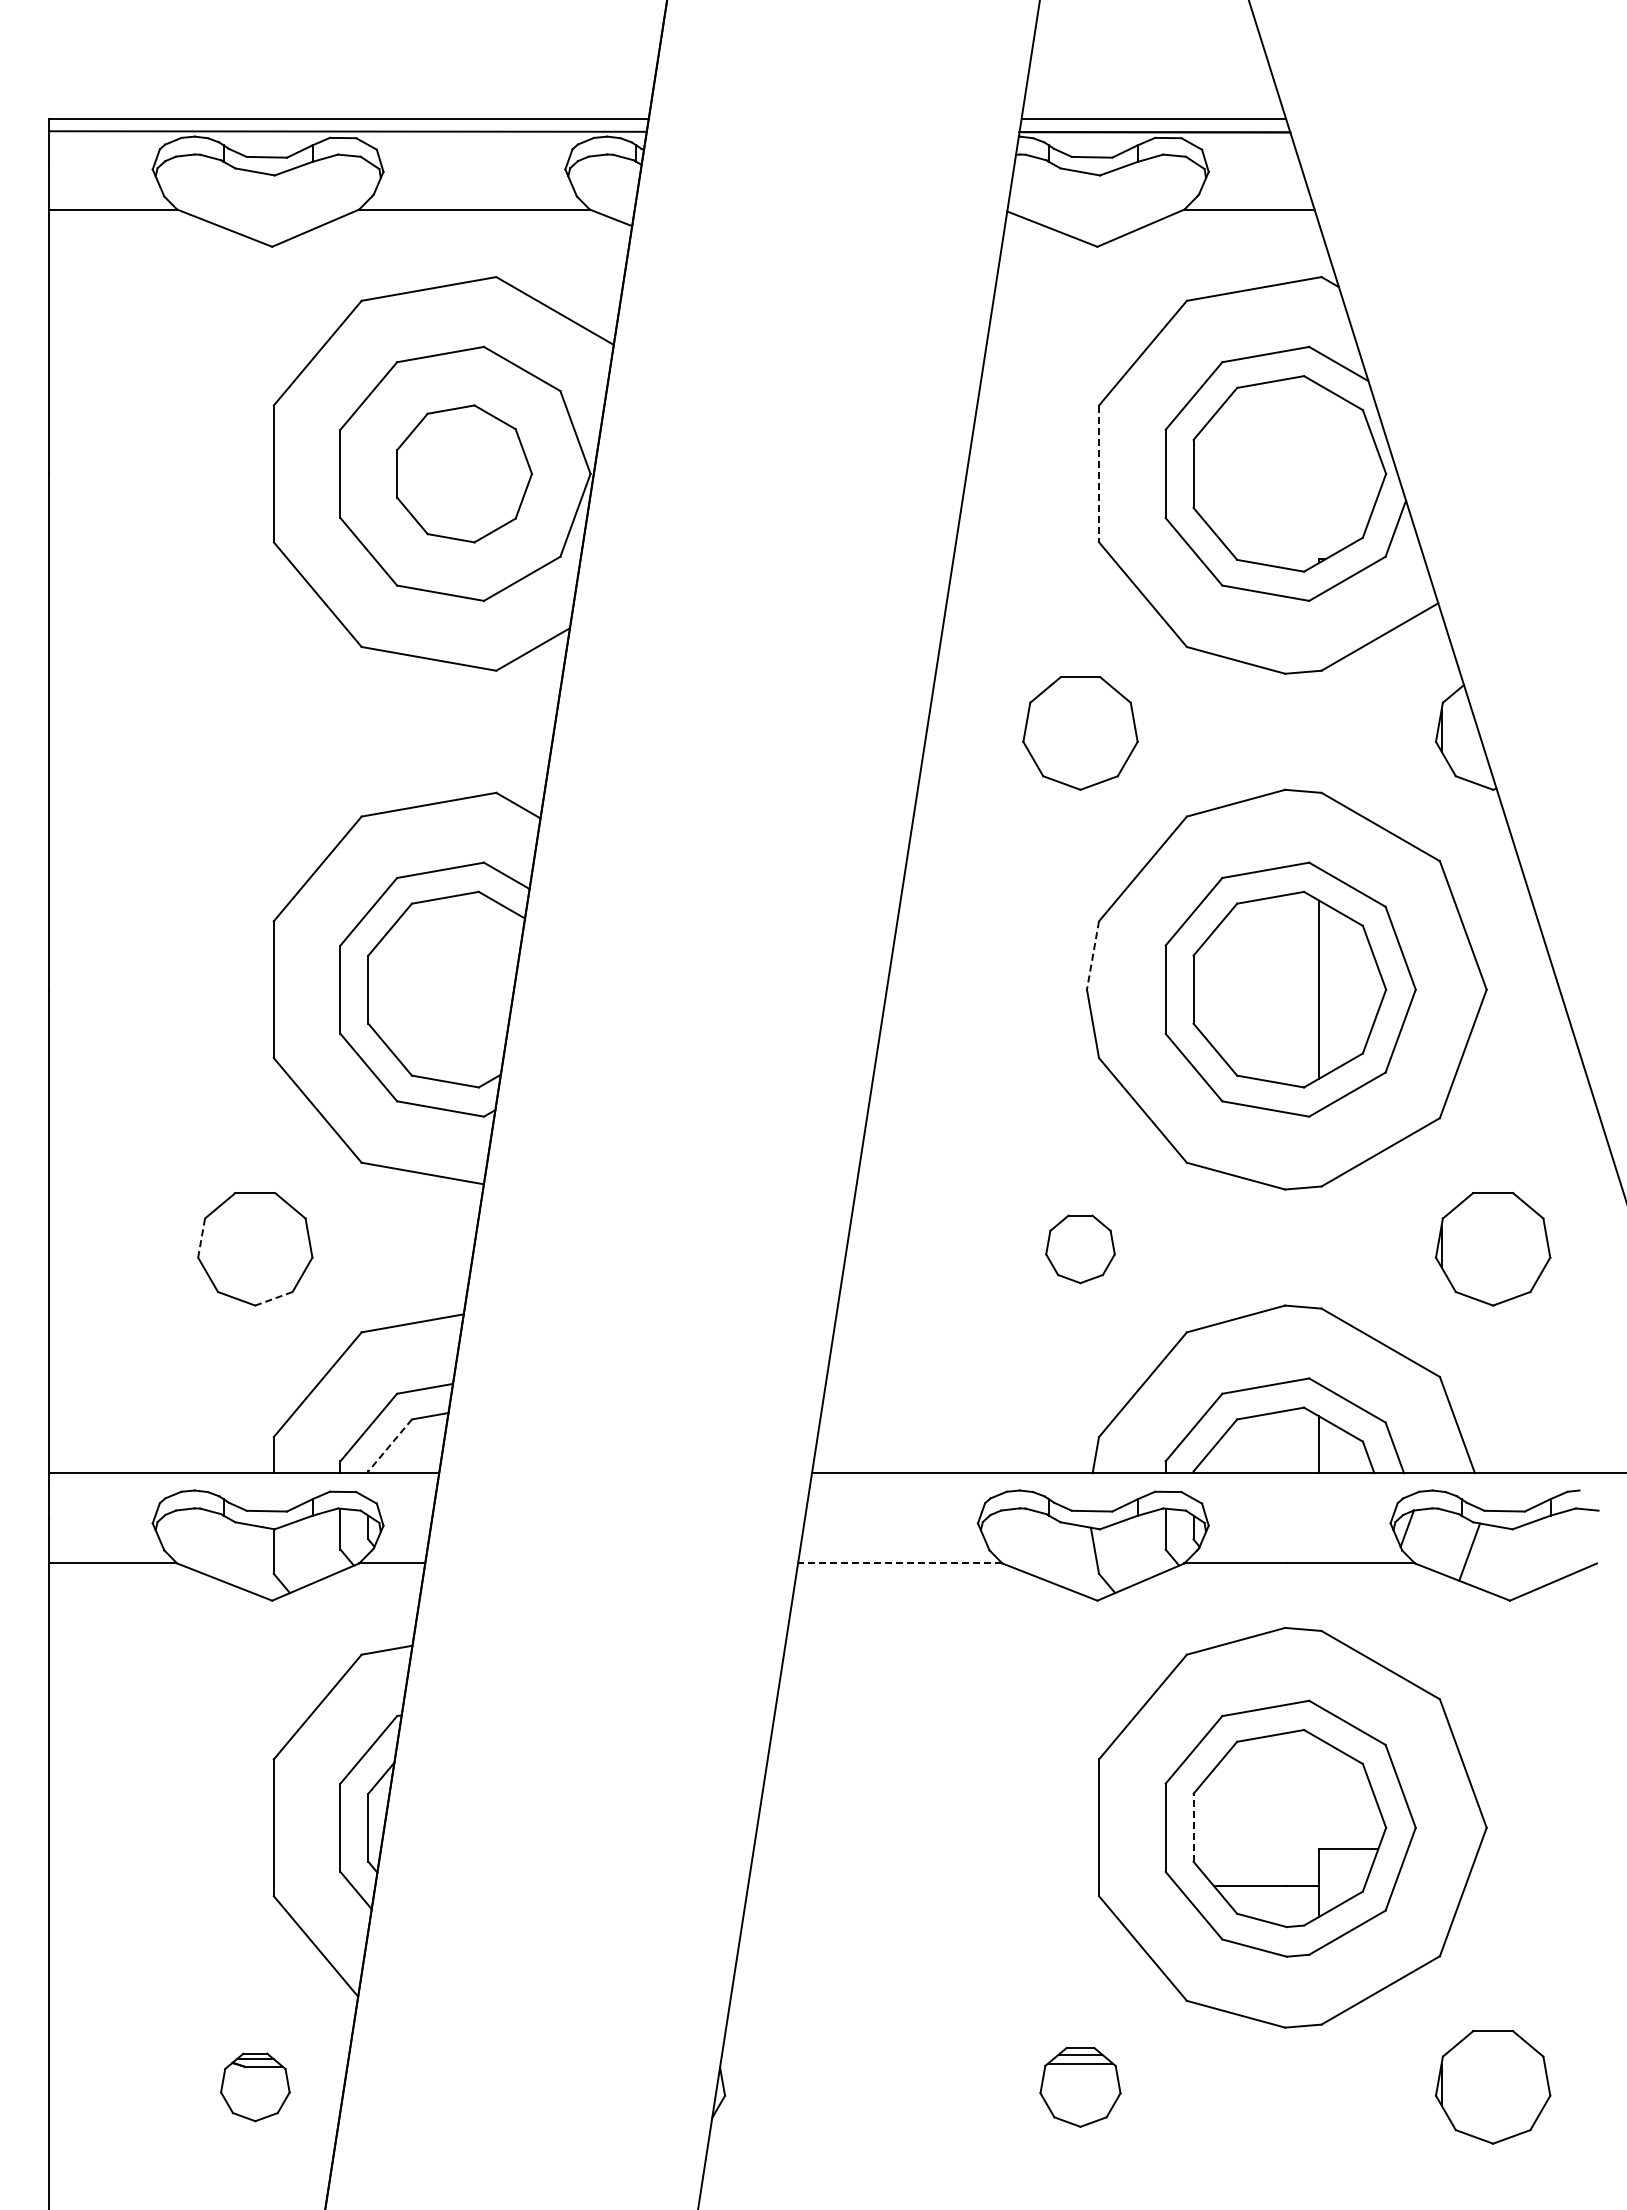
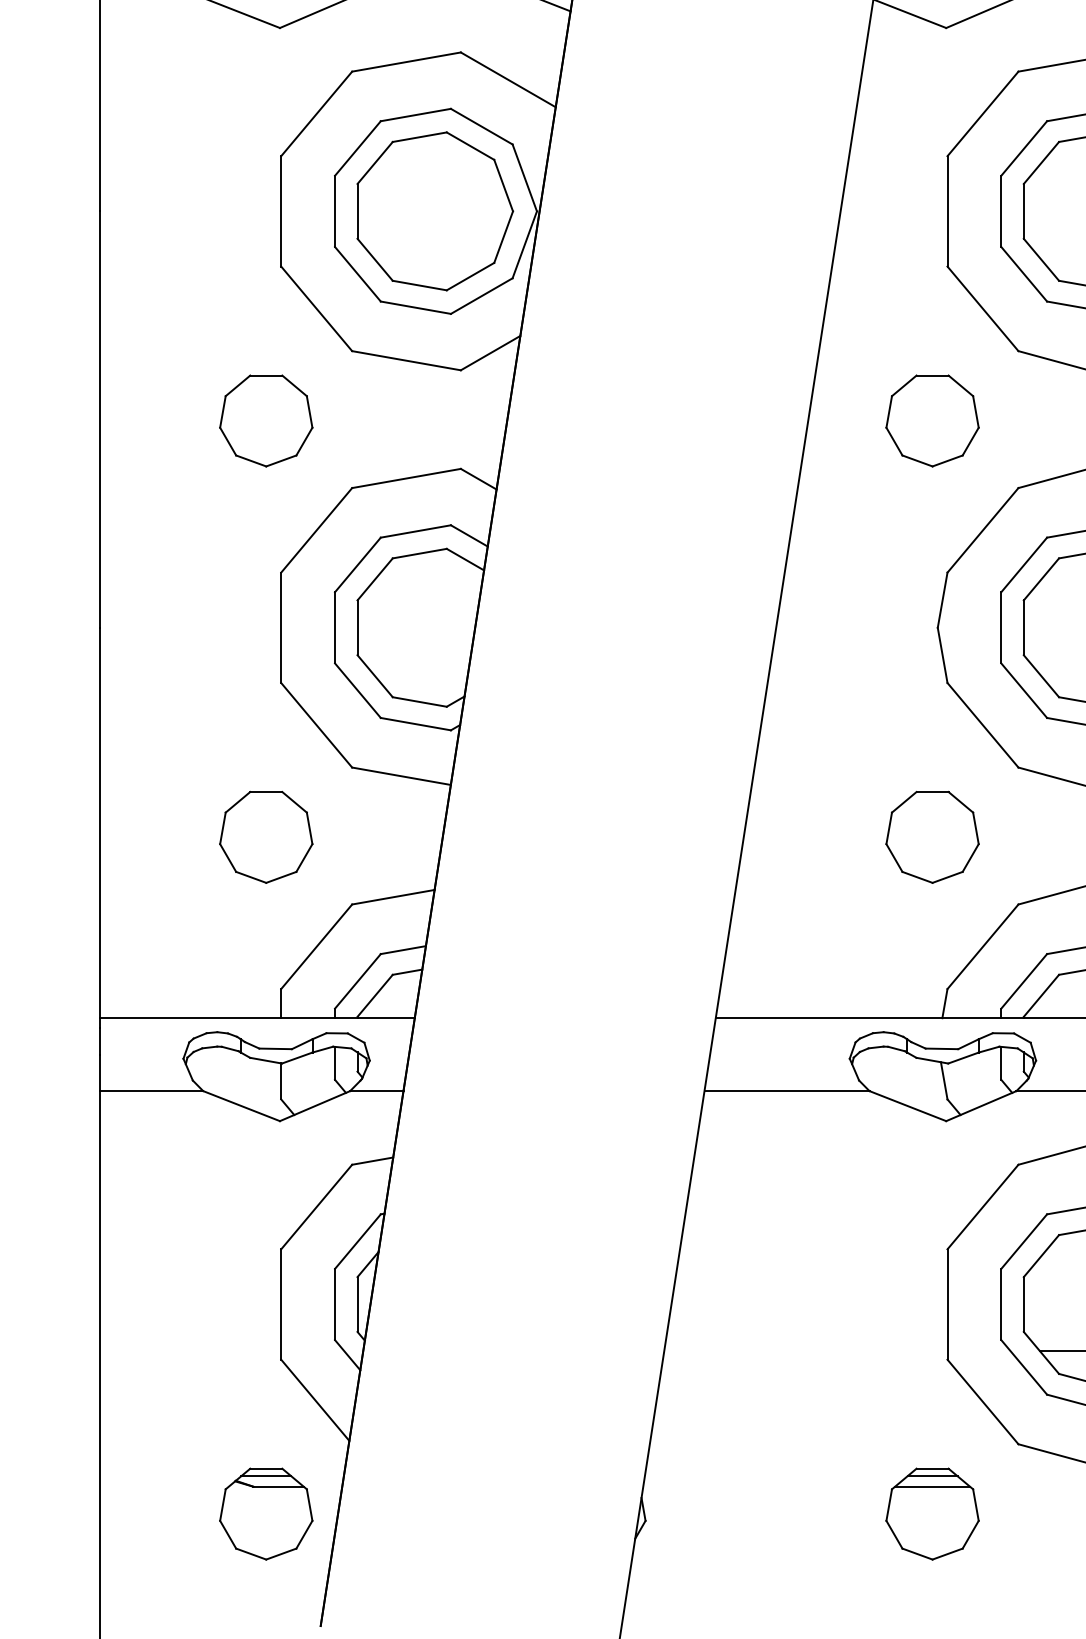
part: (464, 473) -> (435, 211), size x1.43
line: (1099, 474) -> (947, 211), dashed -> solid
part: (255, 733) -> (266, 420), added
line: (1093, 955) -> (943, 600), dashed -> solid
line: (201, 1238) -> (222, 828), dashed -> solid
part: (1080, 1249) -> (932, 837), size x1.67
line: (273, 1298) -> (280, 877), dashed -> solid
line: (390, 1445) -> (375, 995), dashed -> solid
line: (899, 1563) -> (786, 1091), dashed -> solid
line: (1193, 1827) -> (1023, 1304), dashed -> solid
part: (255, 2087) -> (266, 1514), size x1.67
part: (1080, 2087) -> (932, 1514), size x1.43

